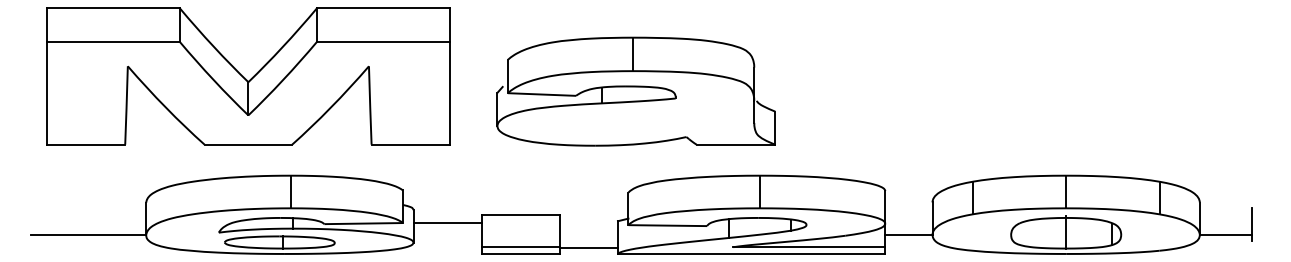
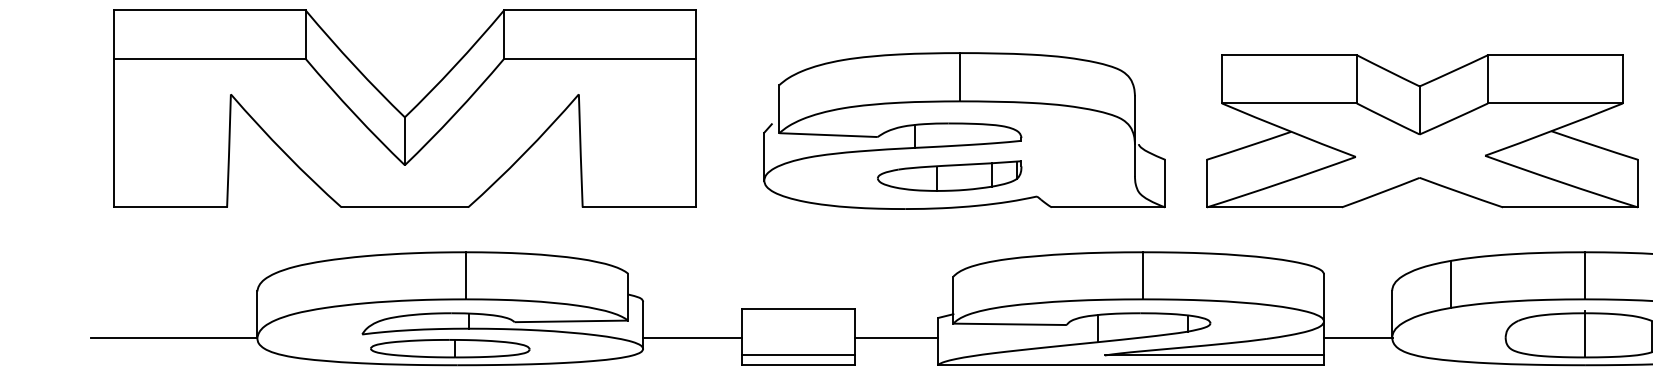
part: (953, 91) -> (1422, 130), added
part: (625, 122) -> (949, 175), added
line: (447, 223) -> (692, 338), moved
line: (588, 248) -> (895, 338), moved

